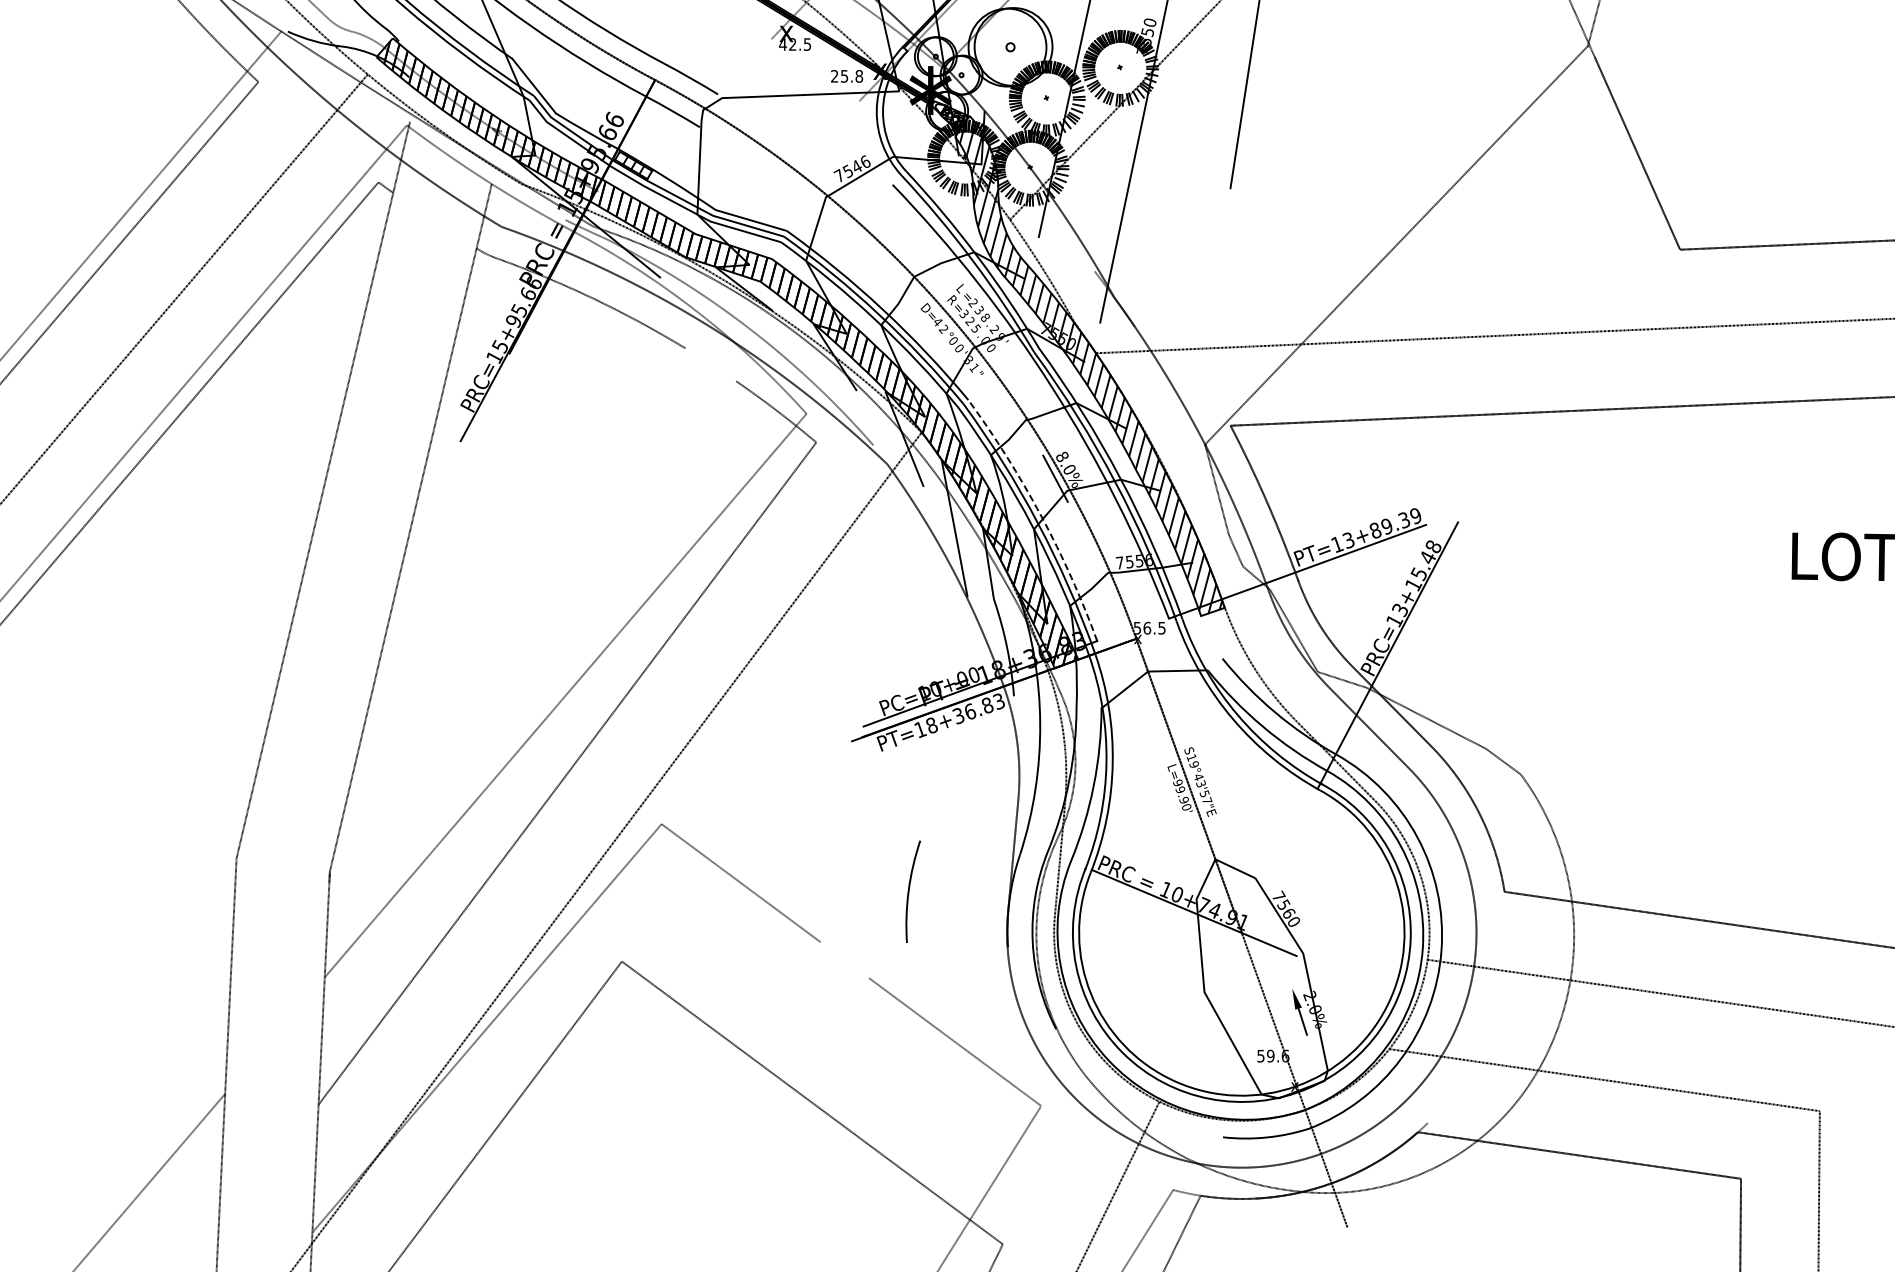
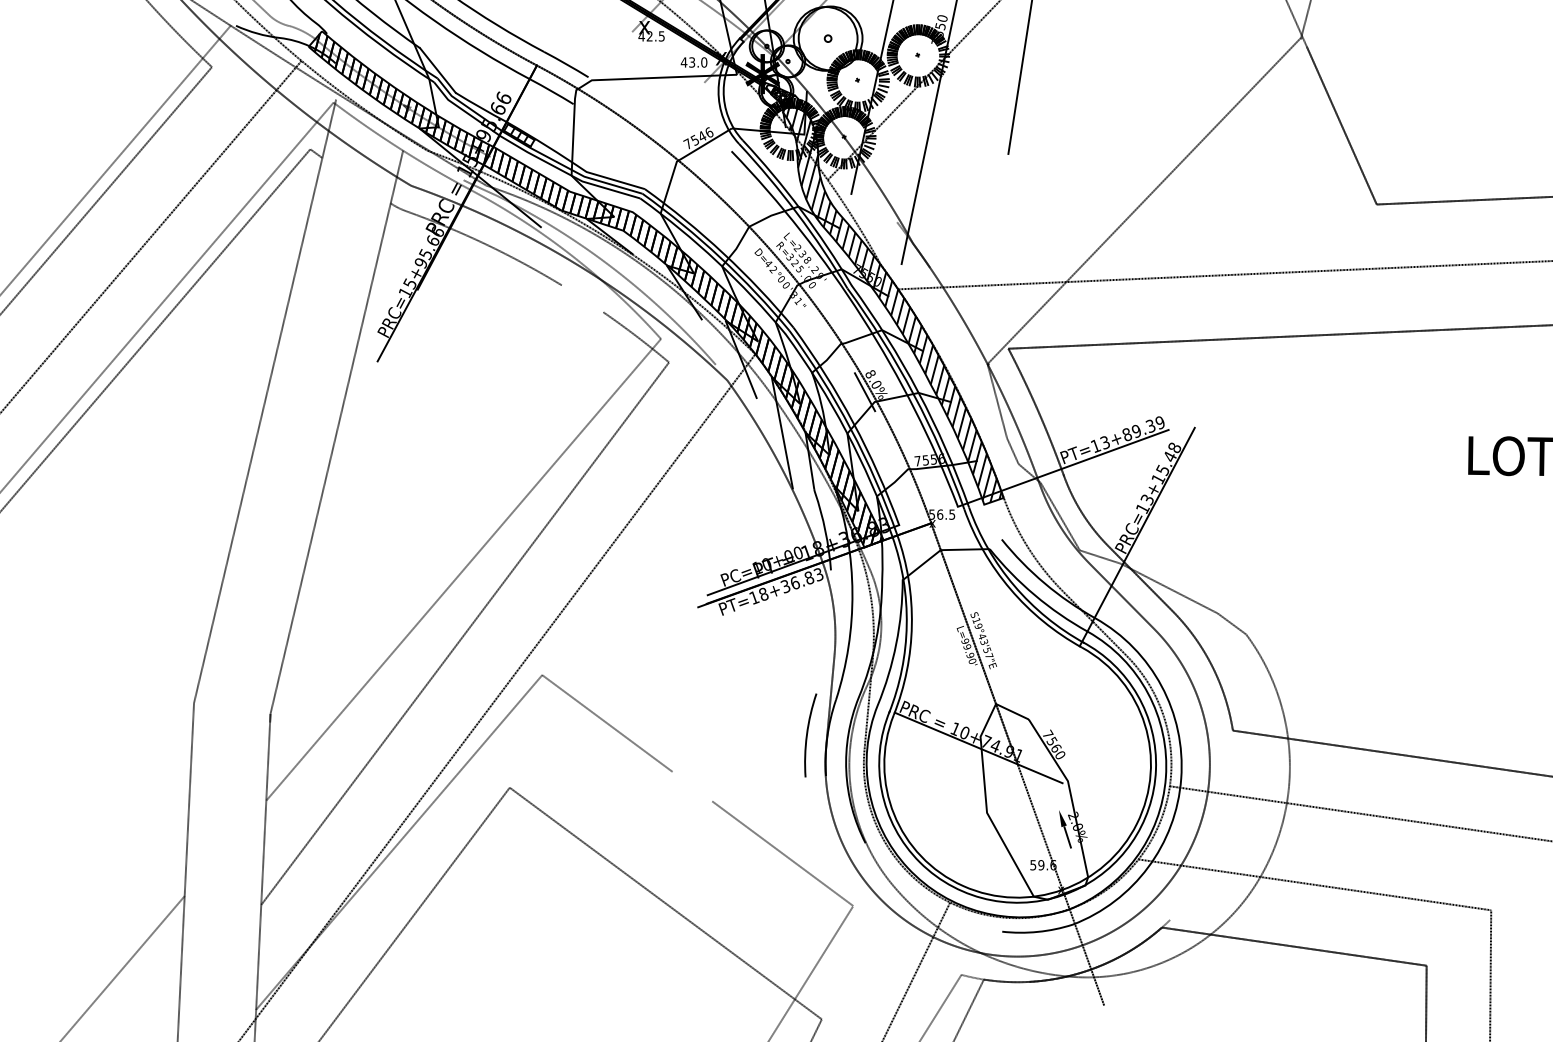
text: (846, 76) -> (693, 62), 25.8 -> 43.0
arc: (1041, 516) -> (853, 423), dashed -> solid
curve: (909, 891) -> (807, 735), moved

